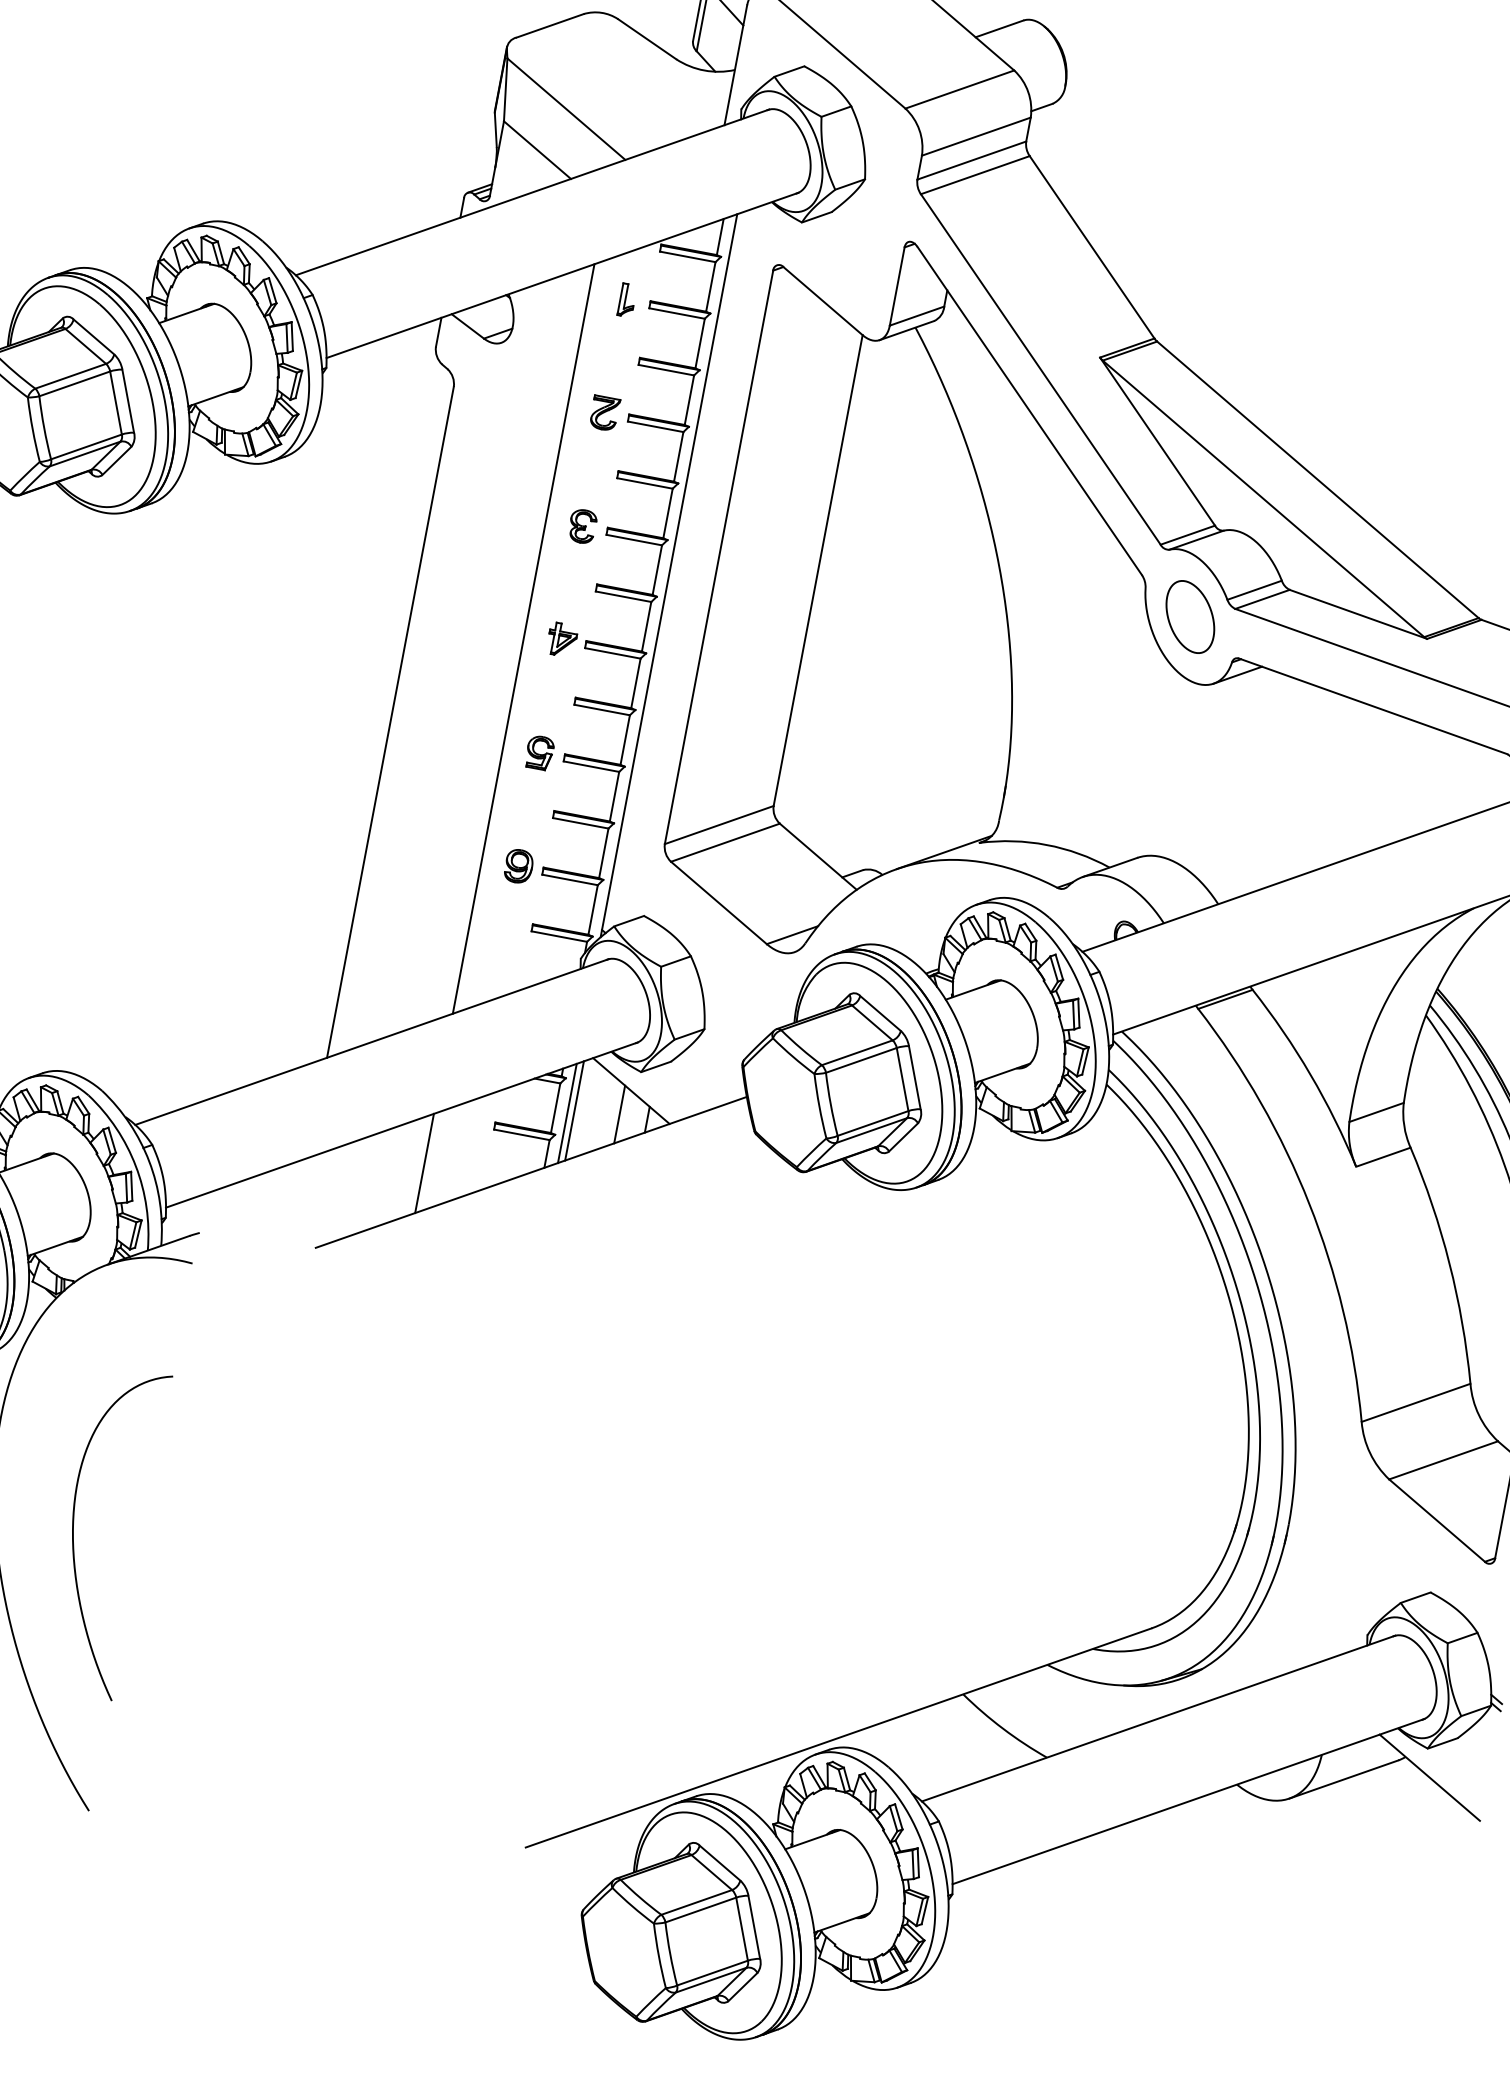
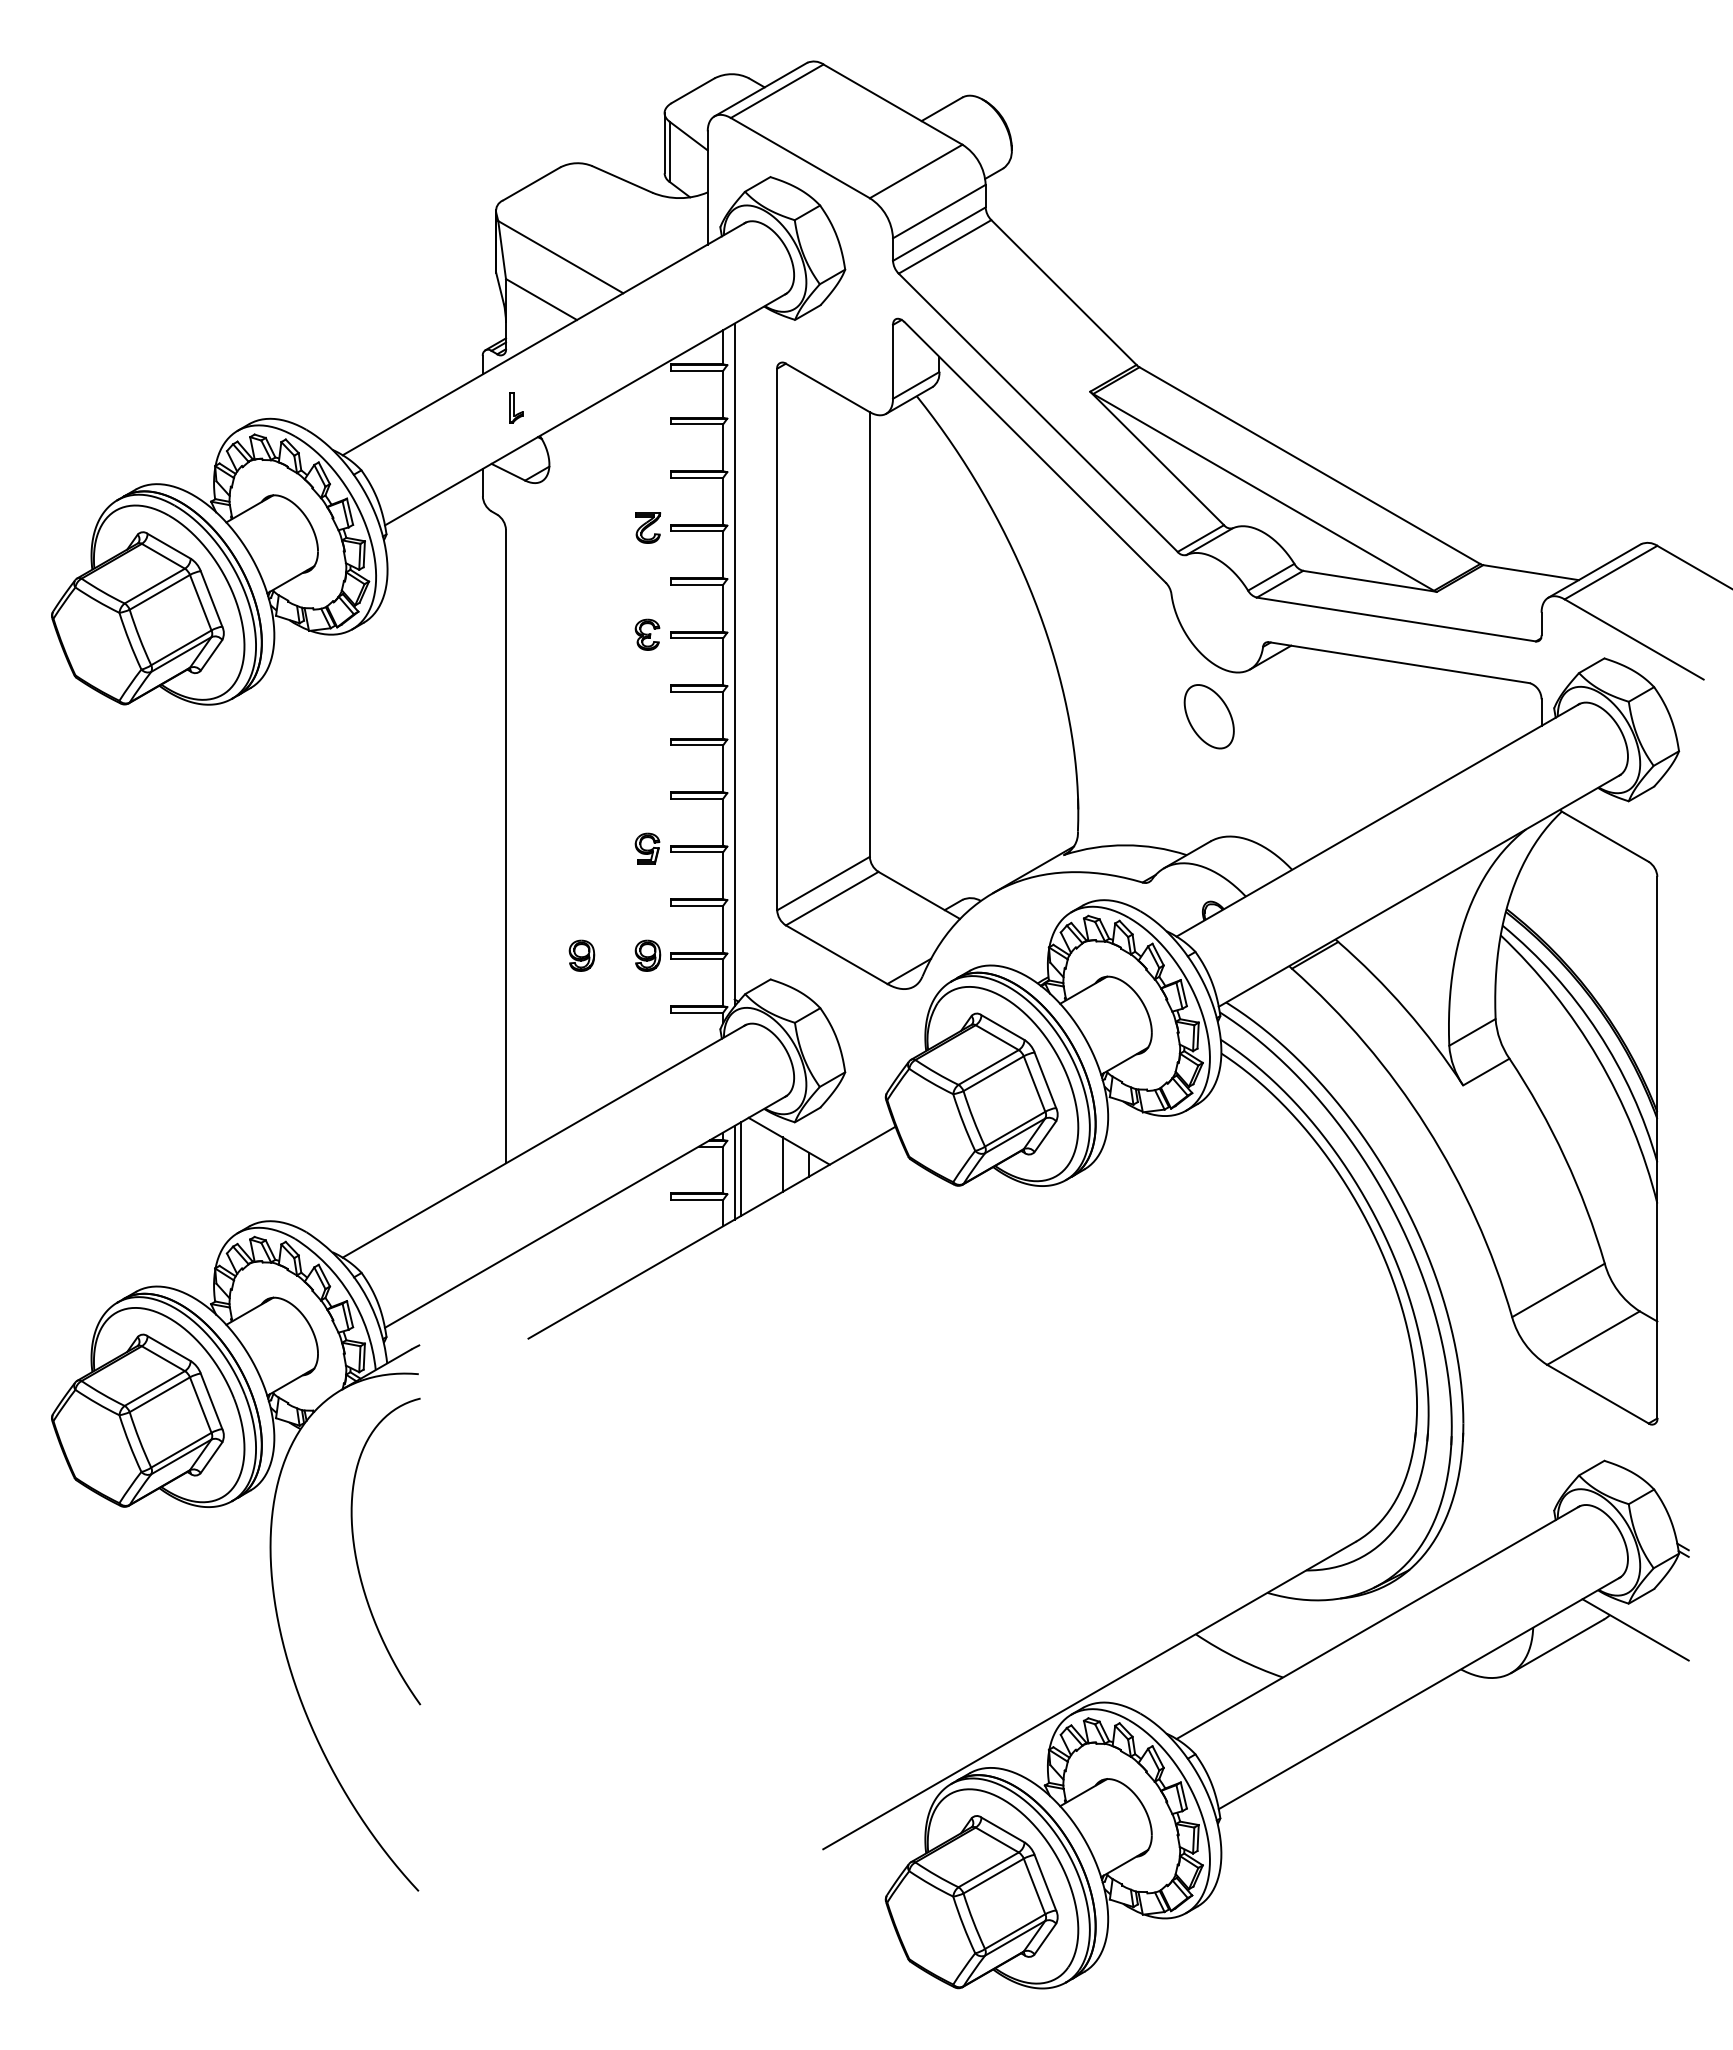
part: (627, 299) -> (516, 407), moved
part: (1189, 616) -> (1208, 716), moved
line: (524, 638) -> (613, 747), removed
part: (562, 639) -> (648, 741), removed
part: (448, 852) -> (581, 955), added
line: (425, 1163) -> (613, 1242), removed
curve: (74, 1533) -> (357, 1558), moved

